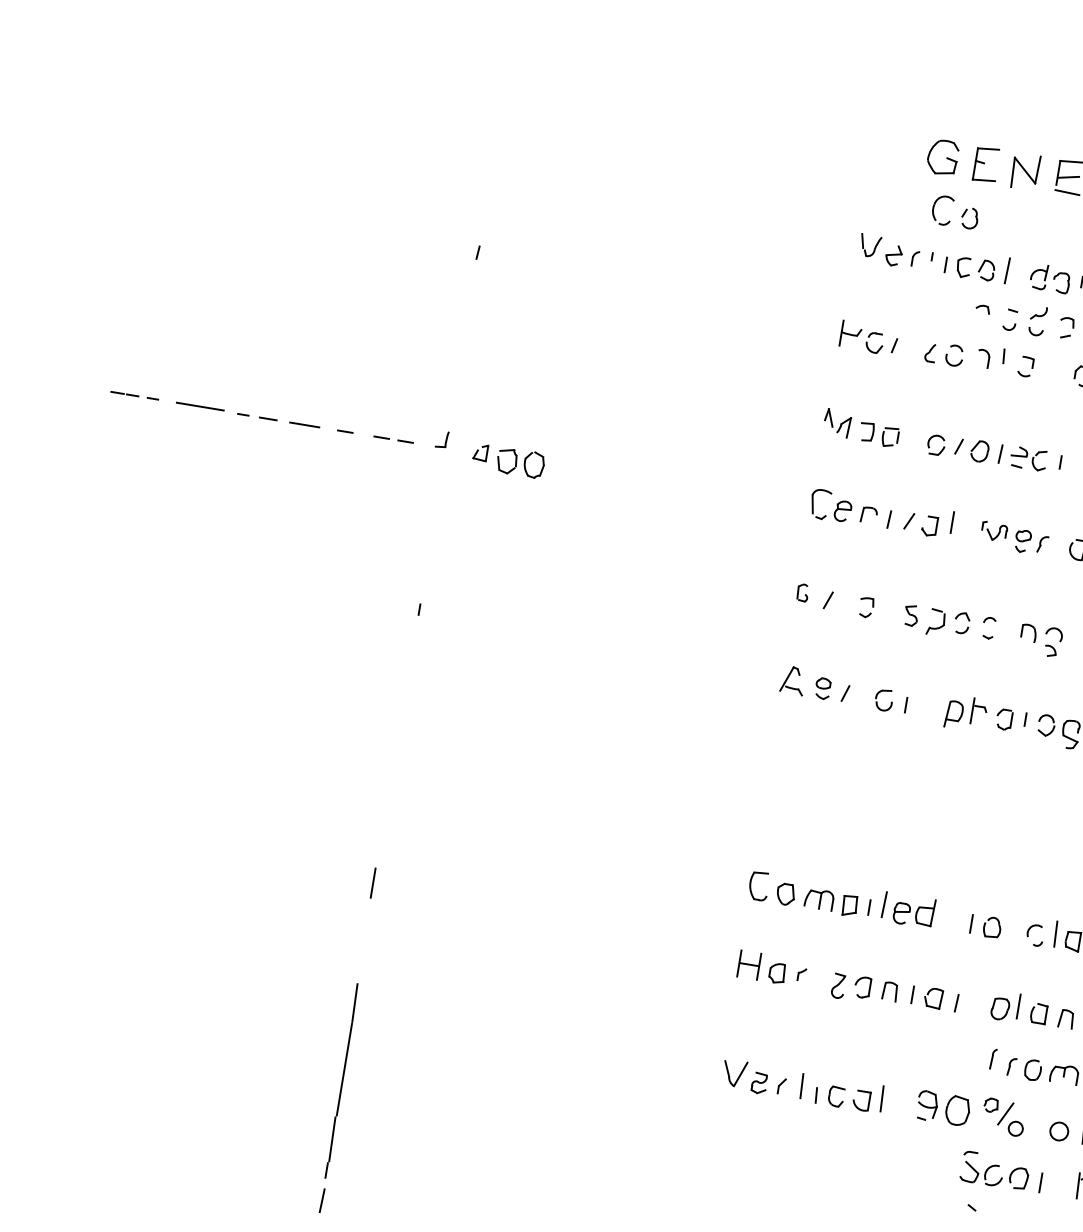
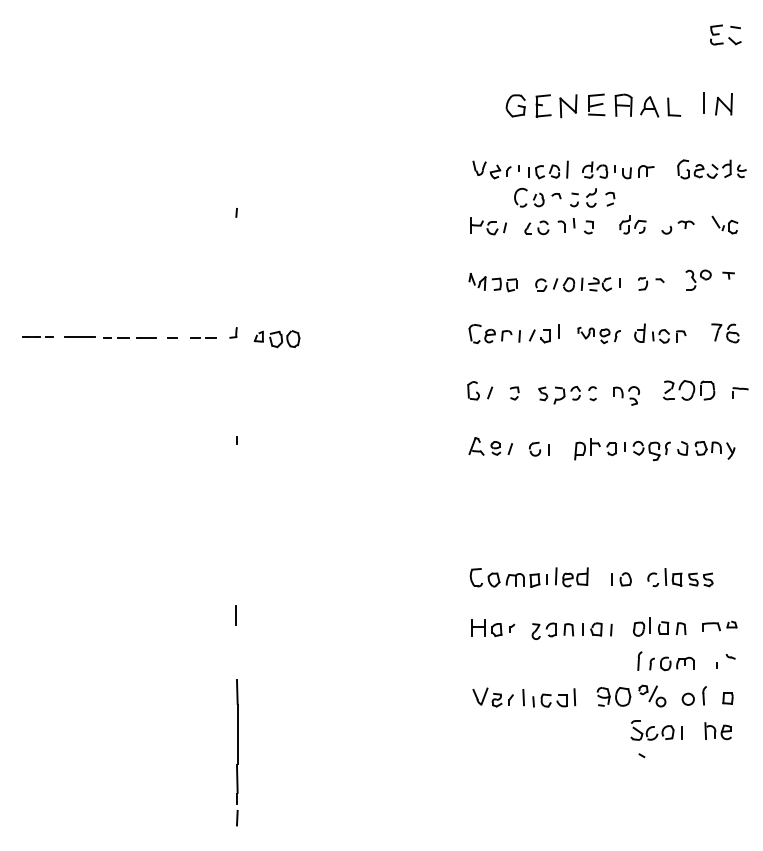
part: (955, 212) -> (529, 197), moved
part: (802, 592) -> (473, 390), size x1.67
part: (992, 1058) -> (639, 660), size x1.43

